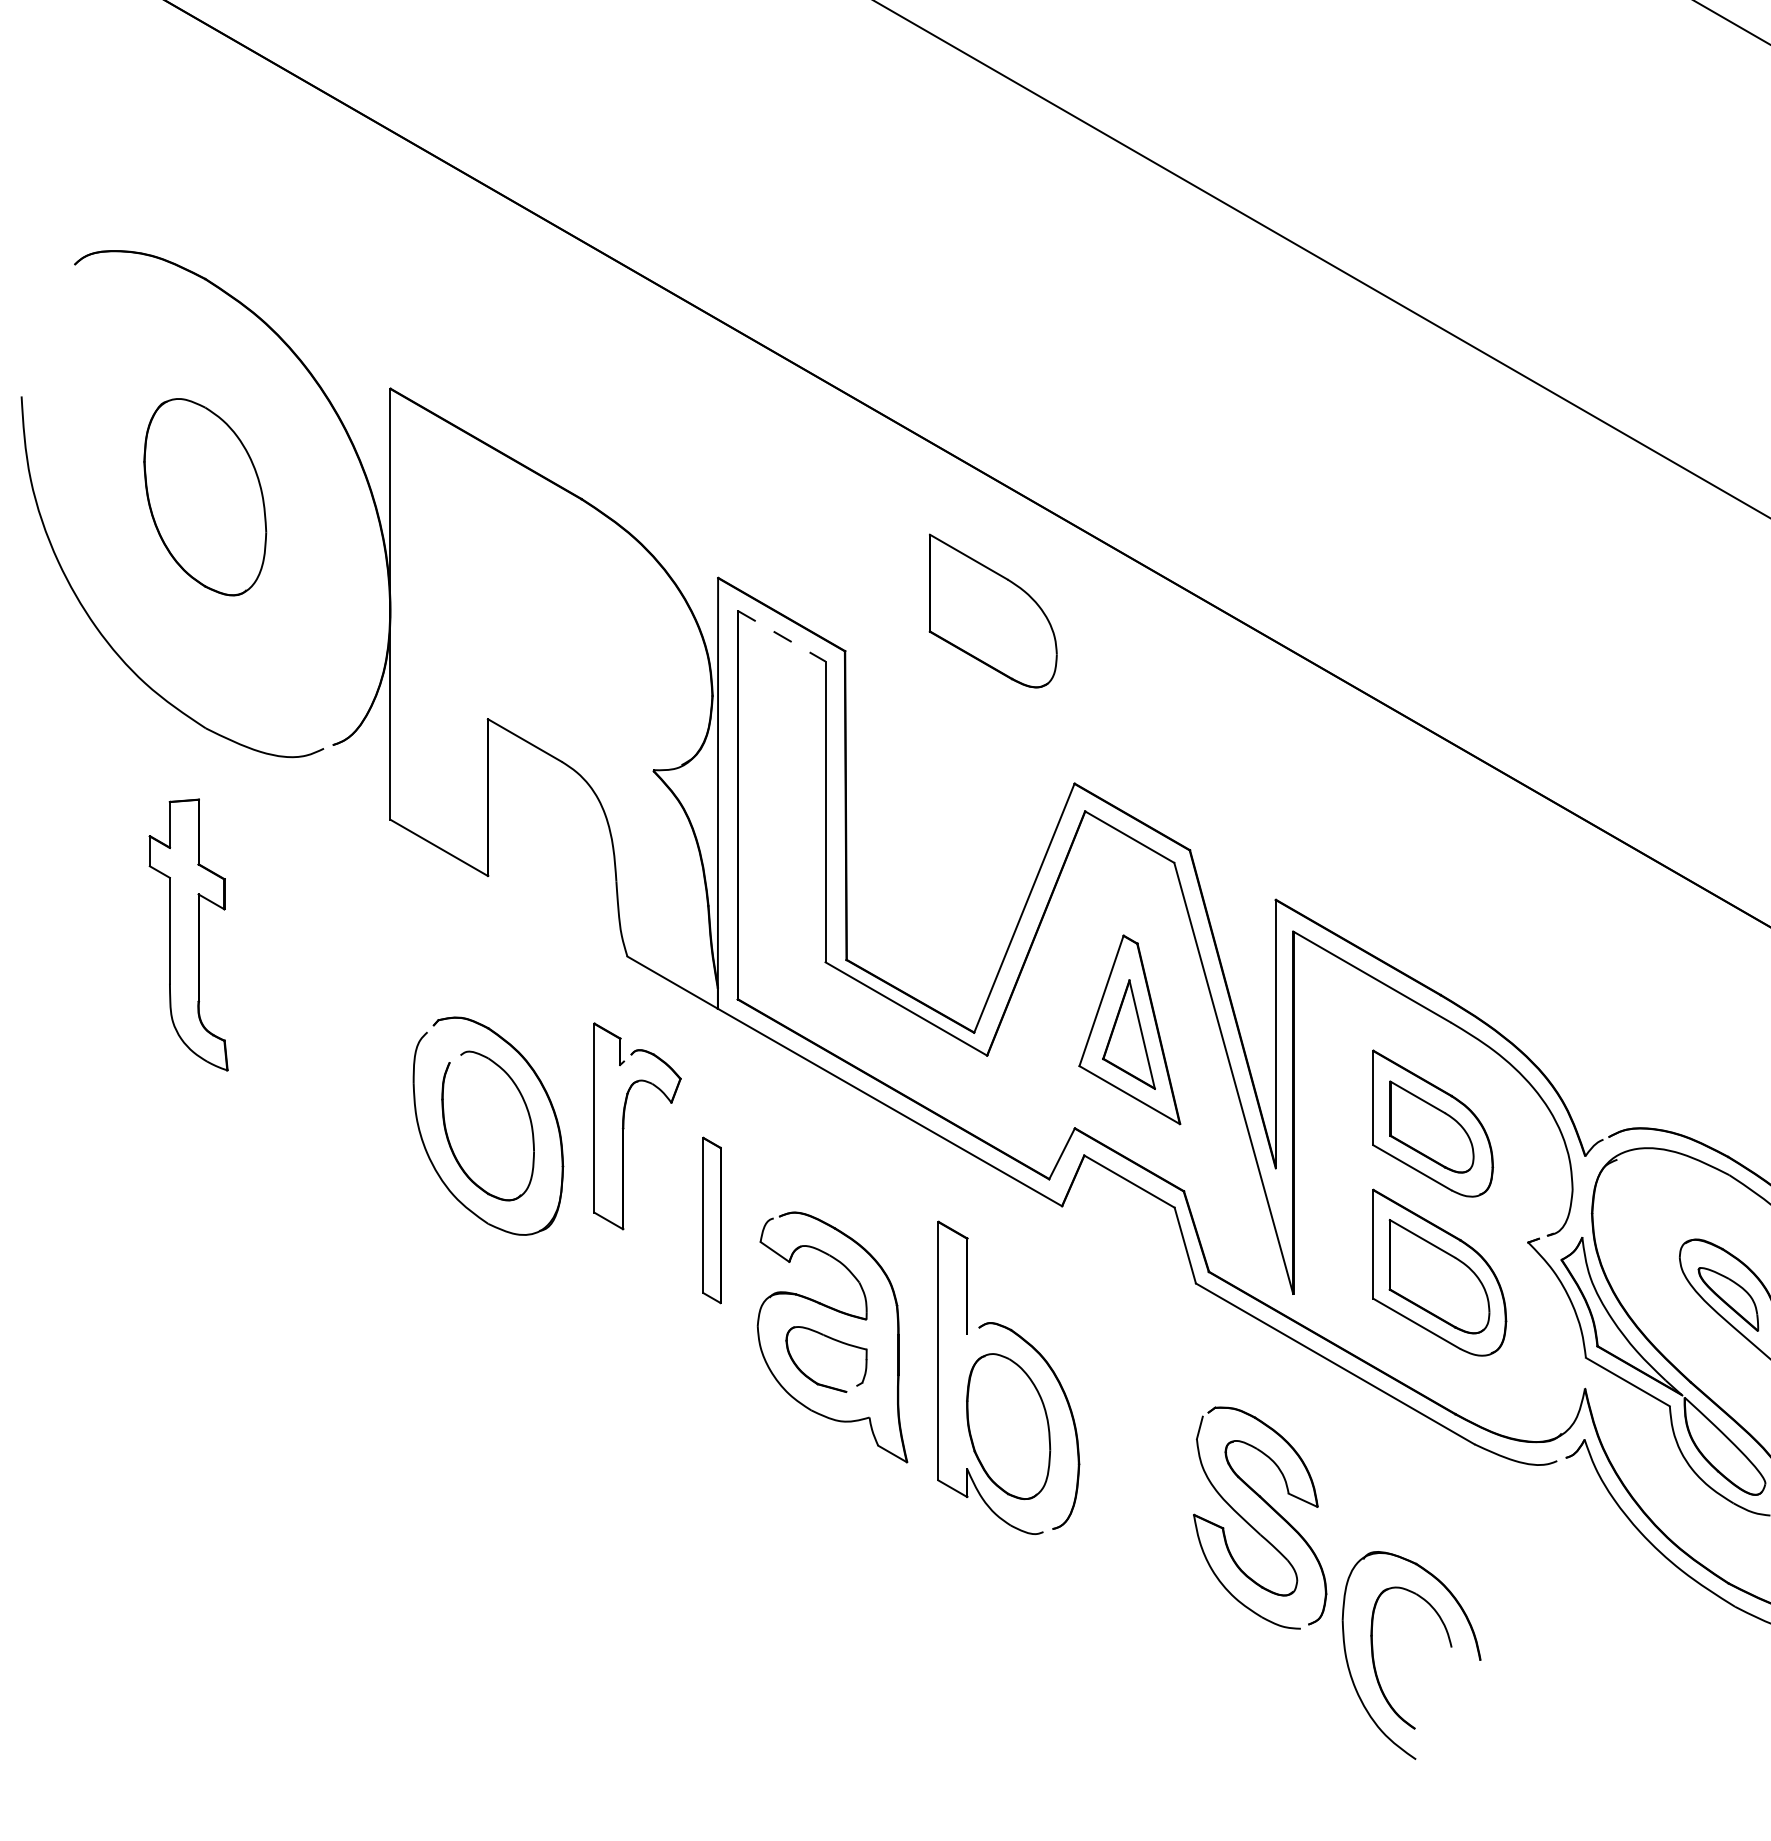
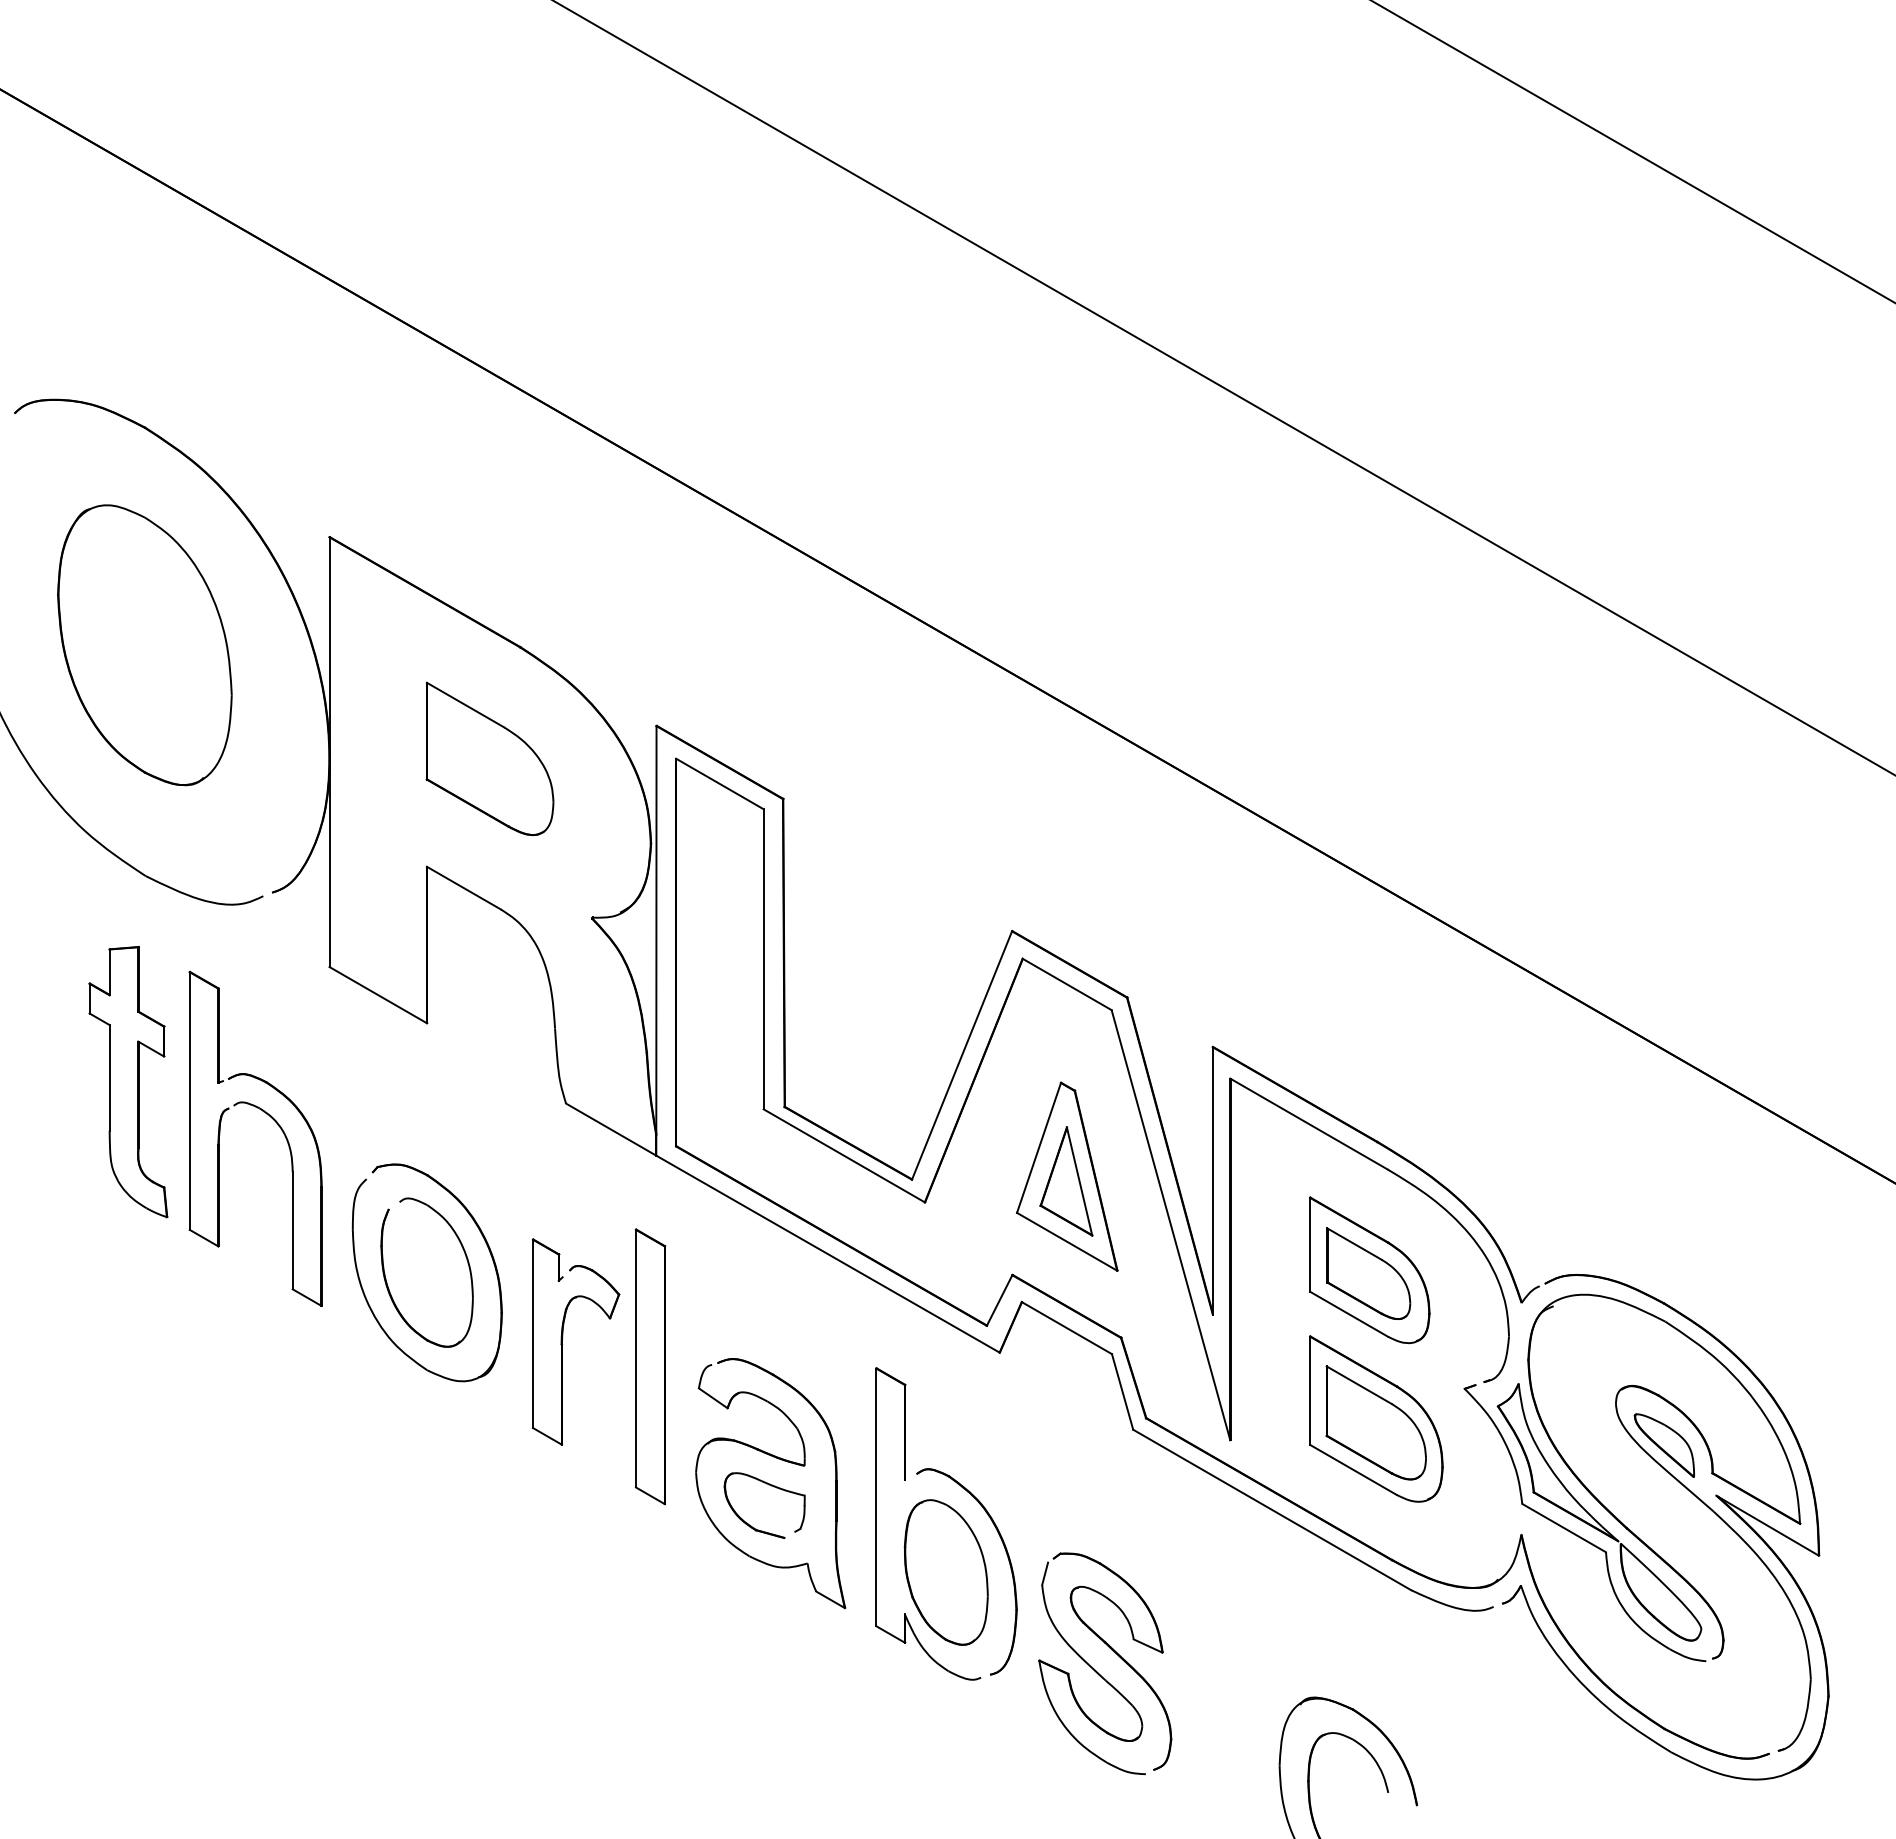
part: (204, 497) -> (144, 645), size x1.43
part: (992, 610) -> (489, 758), moved
line: (781, 635) -> (719, 783), dashed -> solid
part: (334, 973) -> (273, 1120), added
part: (624, 1120) -> (563, 1336), moved
part: (712, 1220) -> (650, 1366), size x1.67
part: (1252, 1525) -> (1097, 1671), moved

